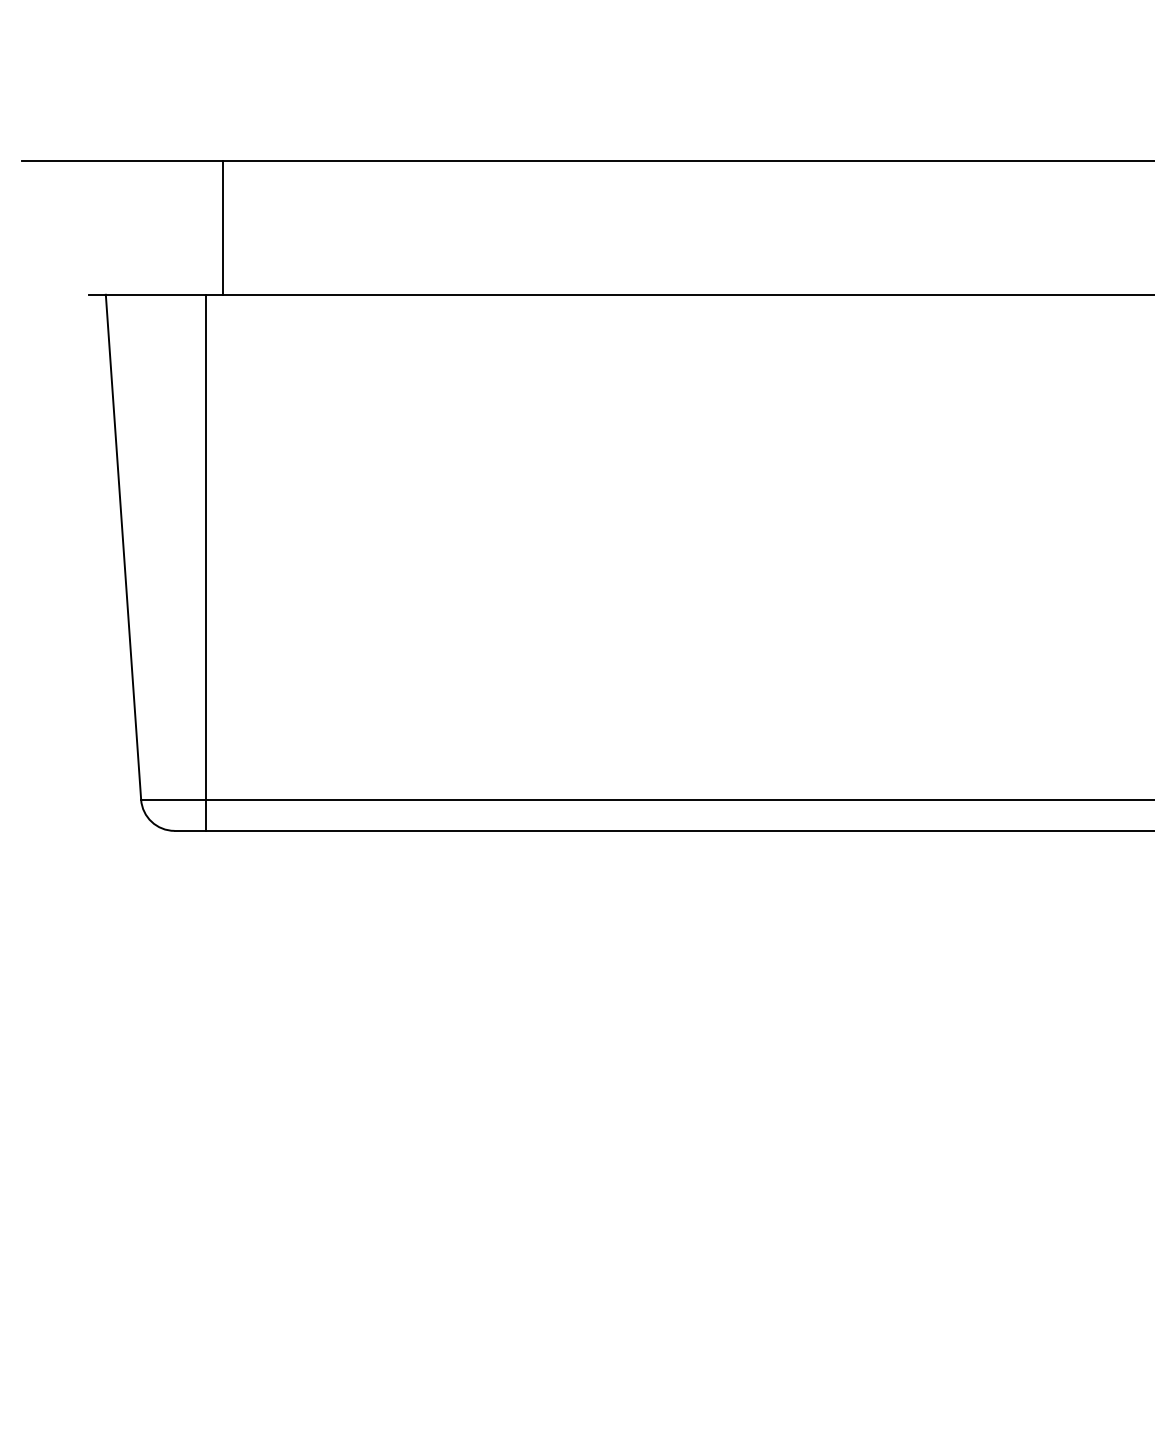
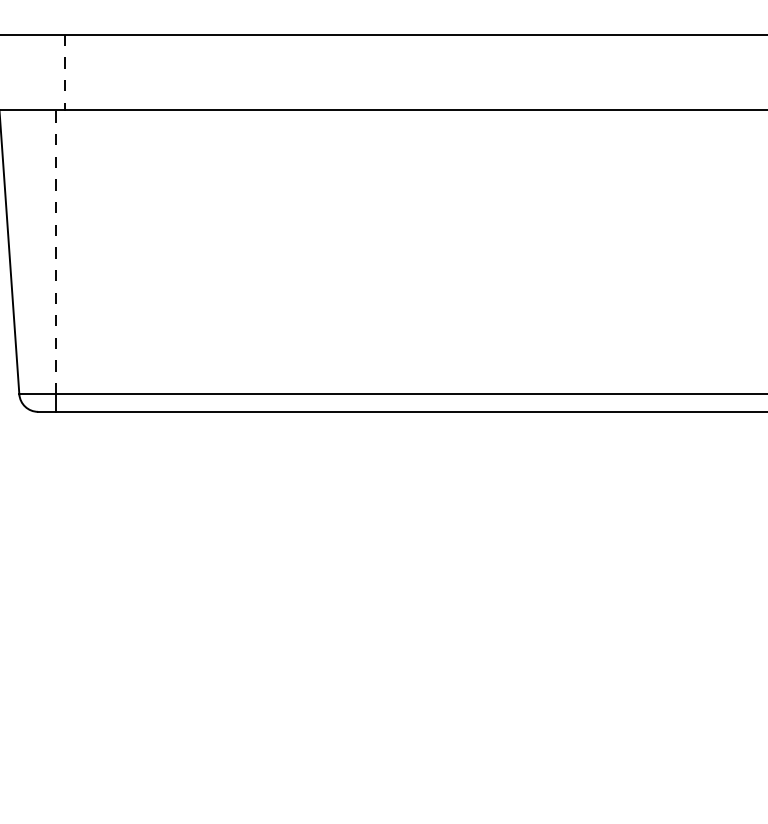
line: (223, 227) -> (65, 72), solid -> dashed
line: (207, 545) -> (56, 251), solid -> dashed

